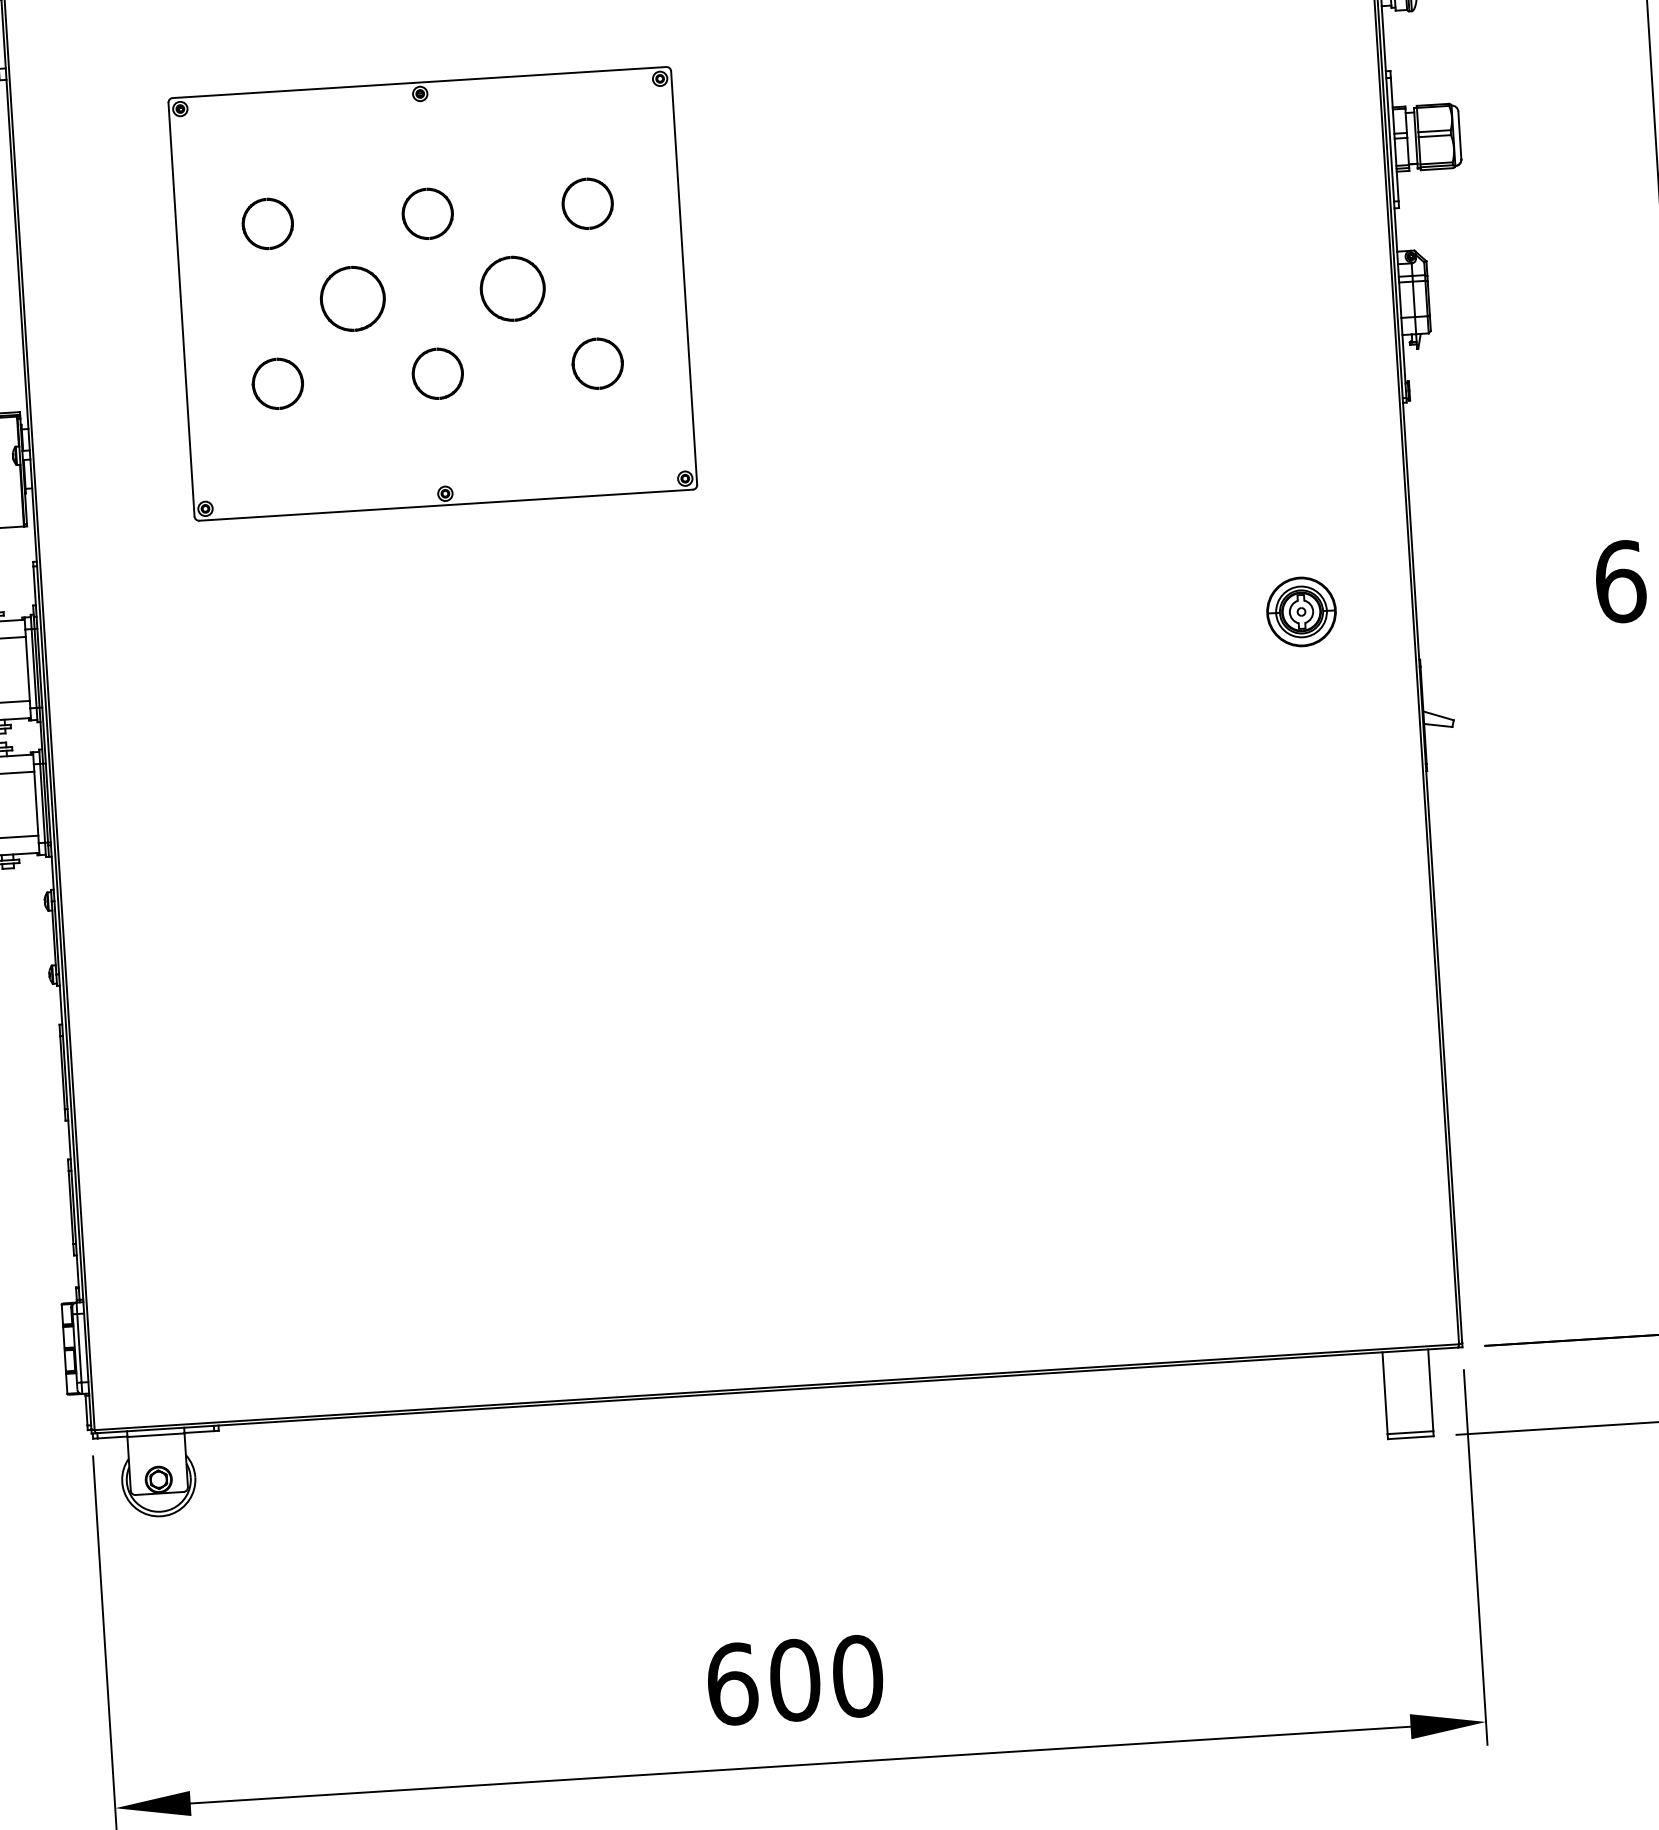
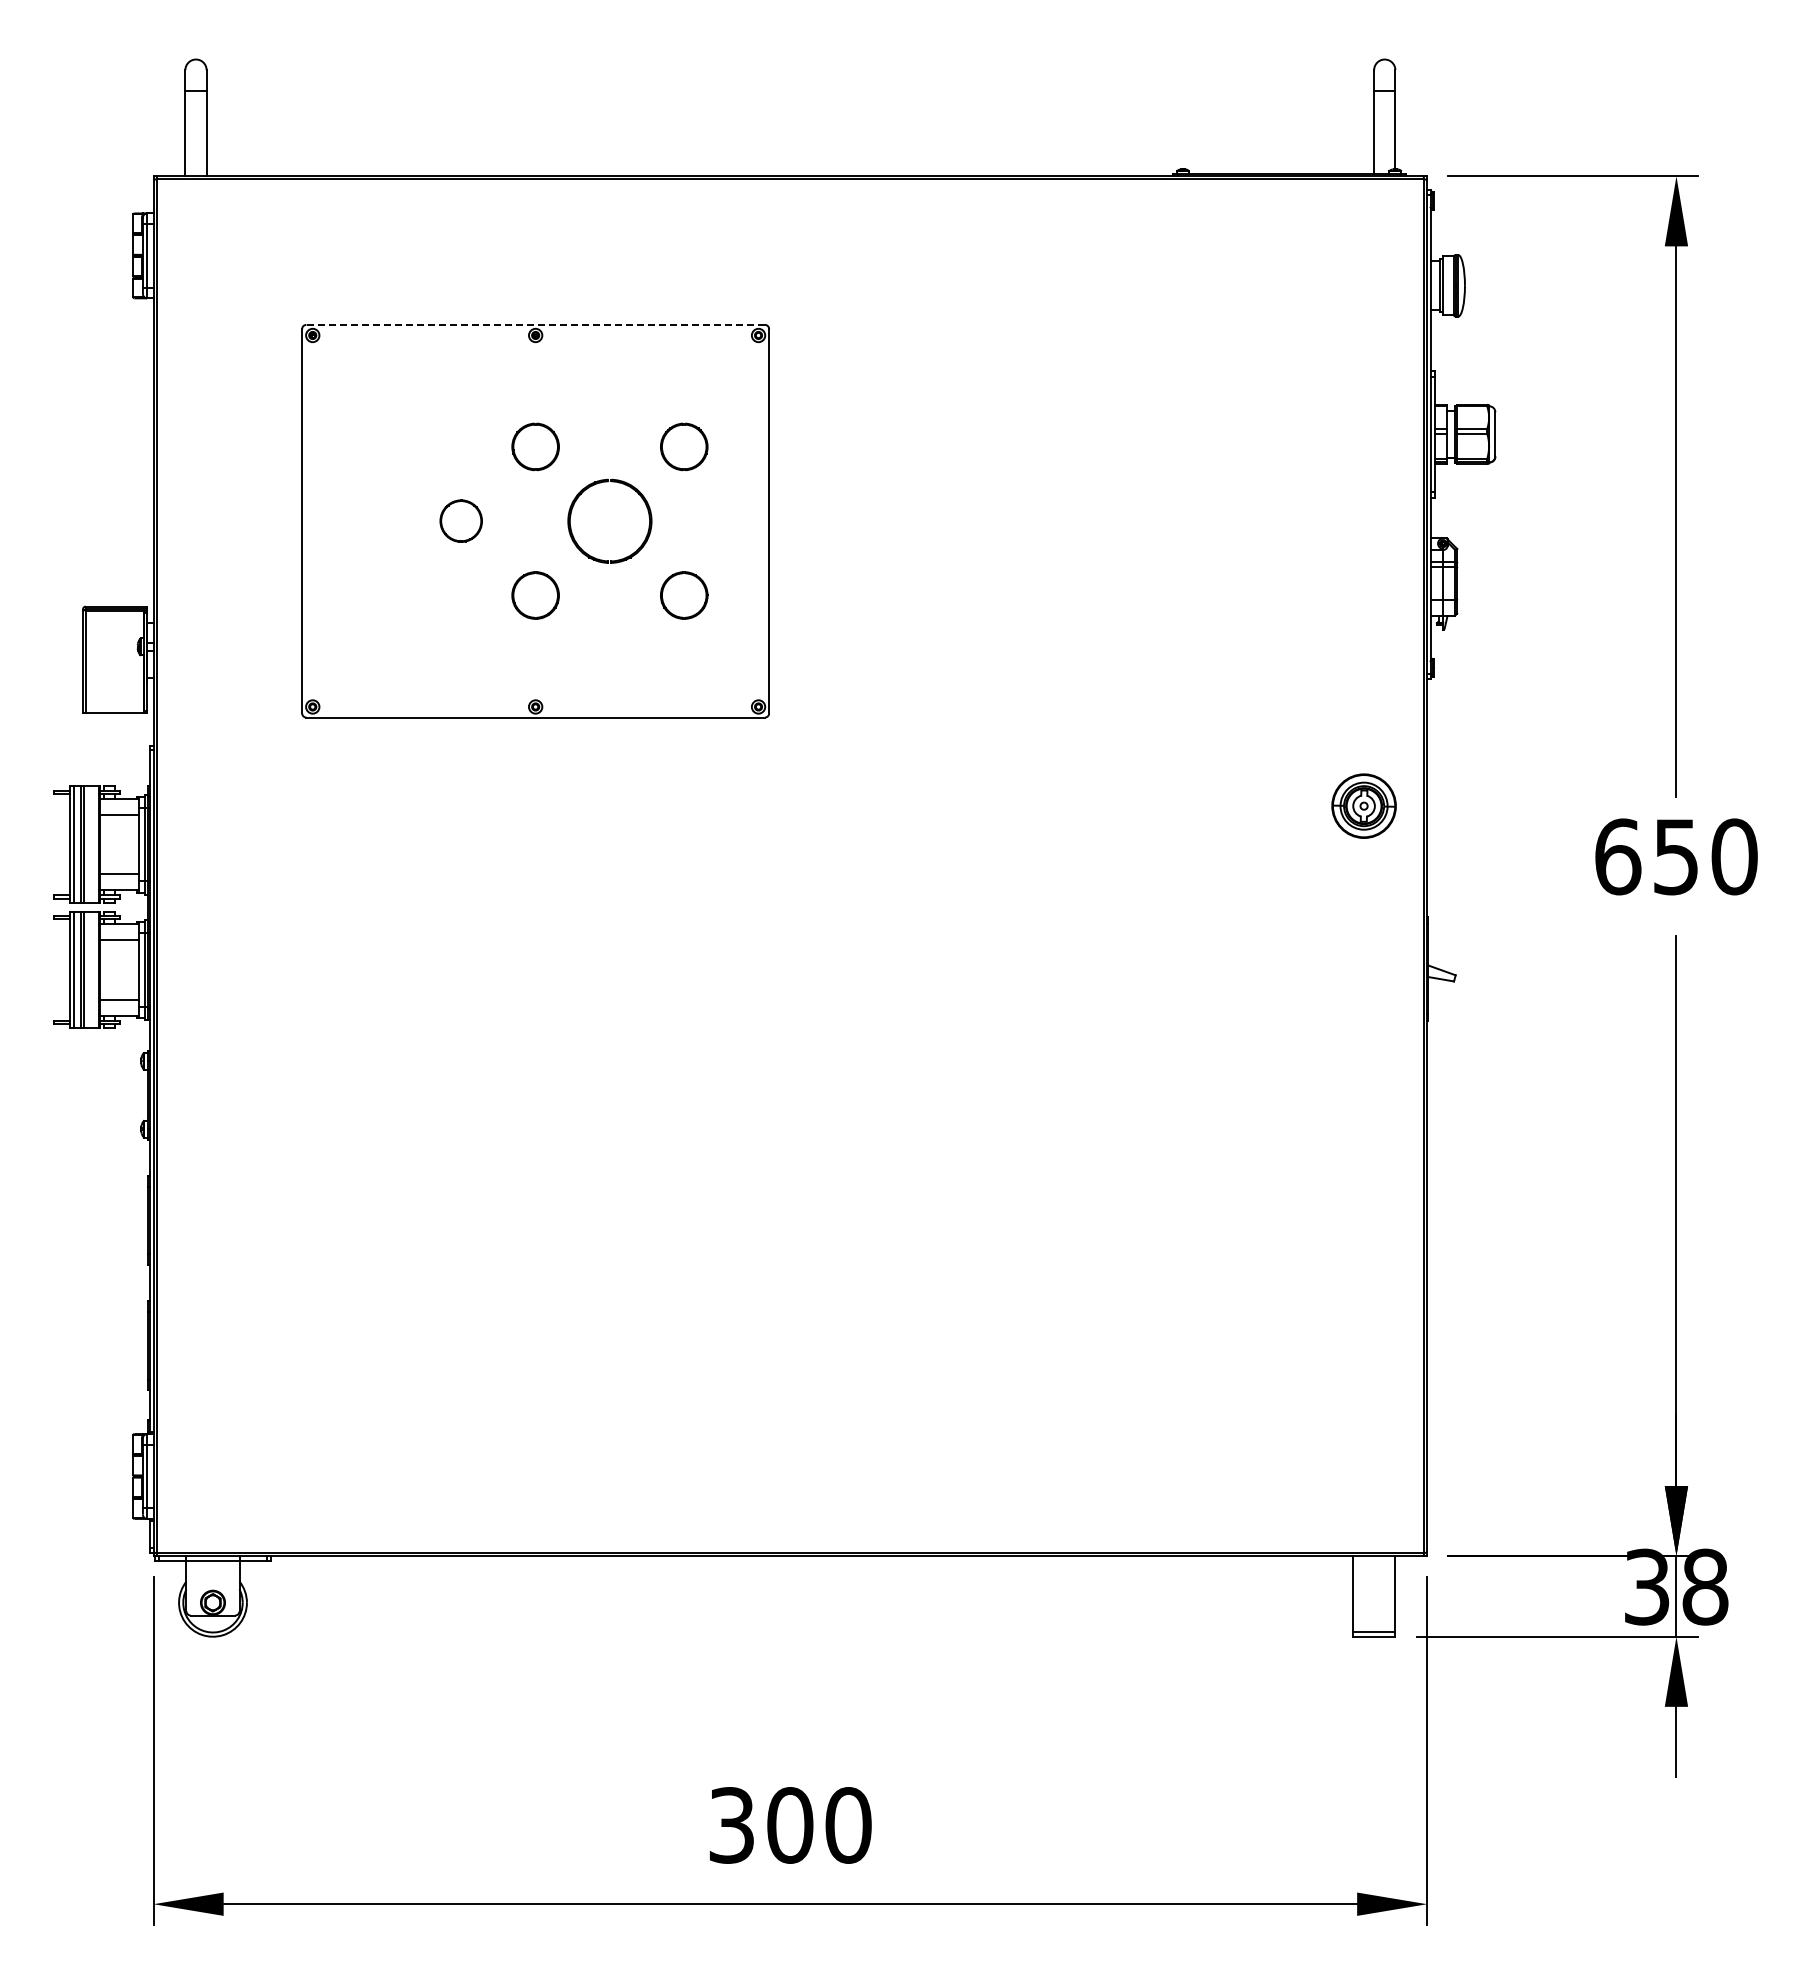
line: (419, 82) -> (535, 324), solid -> dashed
part: (267, 223) -> (386, 446), removed
part: (512, 288) -> (609, 520), size x1.4
part: (351, 298) -> (460, 520), size x0.7
part: (277, 383) -> (386, 595), removed
part: (1300, 611) -> (1363, 805), moved
text: (733, 1684) -> (732, 1825), 600 -> 300

